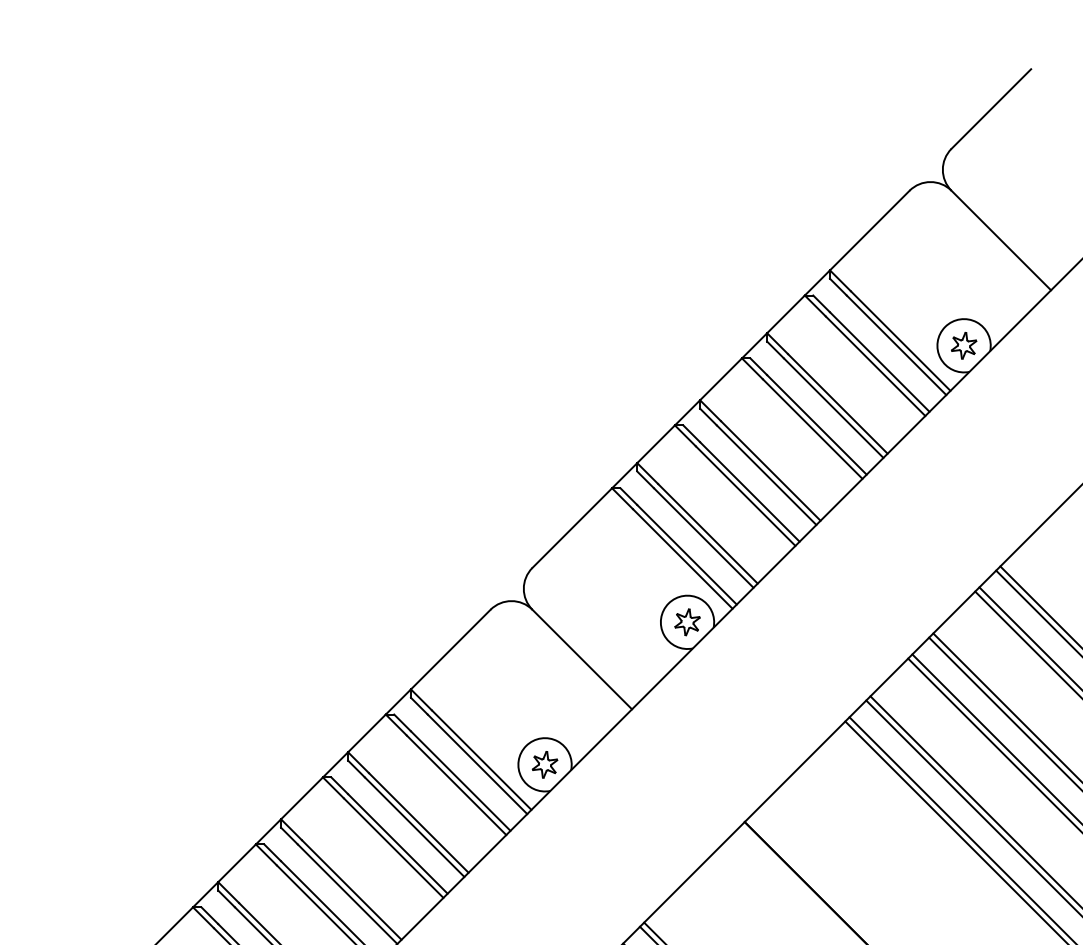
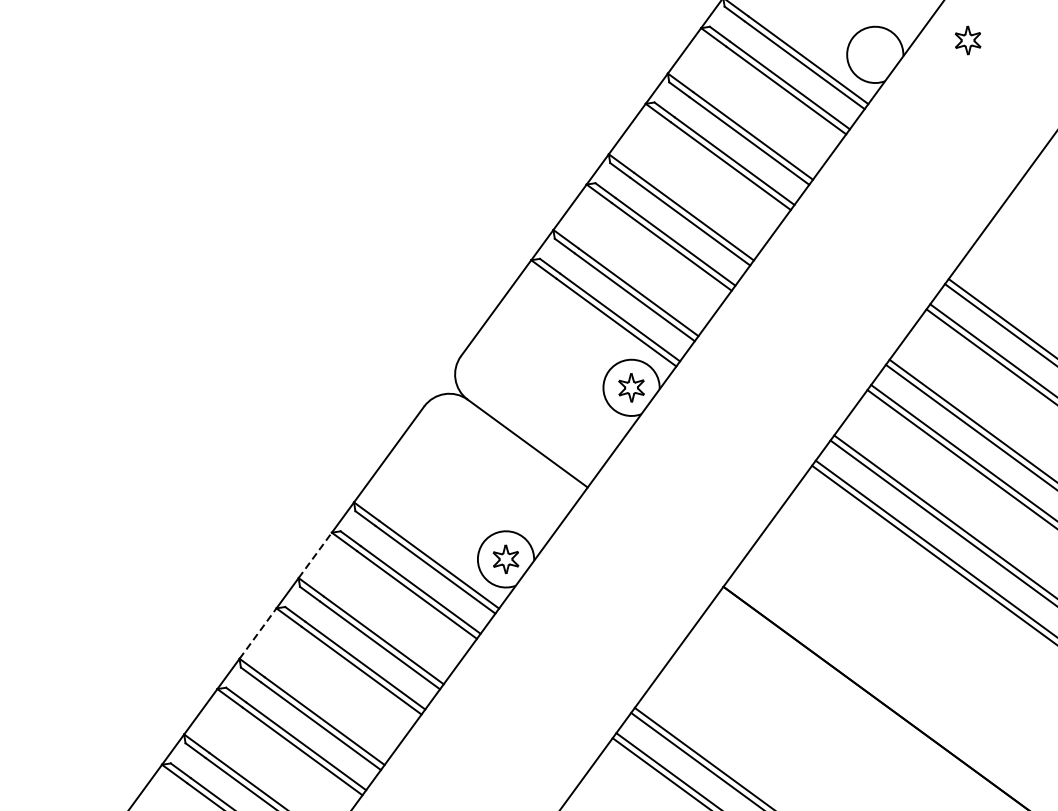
part: (964, 345) -> (968, 40), moved
line: (366, 733) -> (314, 555), solid -> dashed
line: (302, 798) -> (258, 633), solid -> dashed

